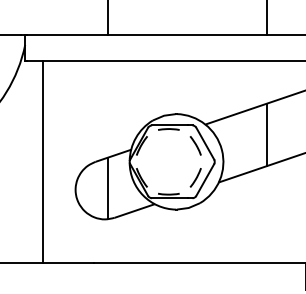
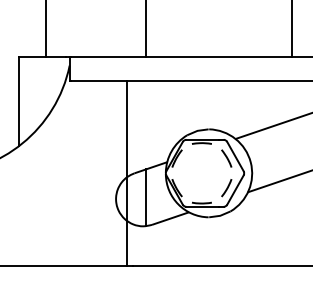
line: (266, 134) -> (291, 148), removed
line: (43, 162) -> (127, 173), moved

